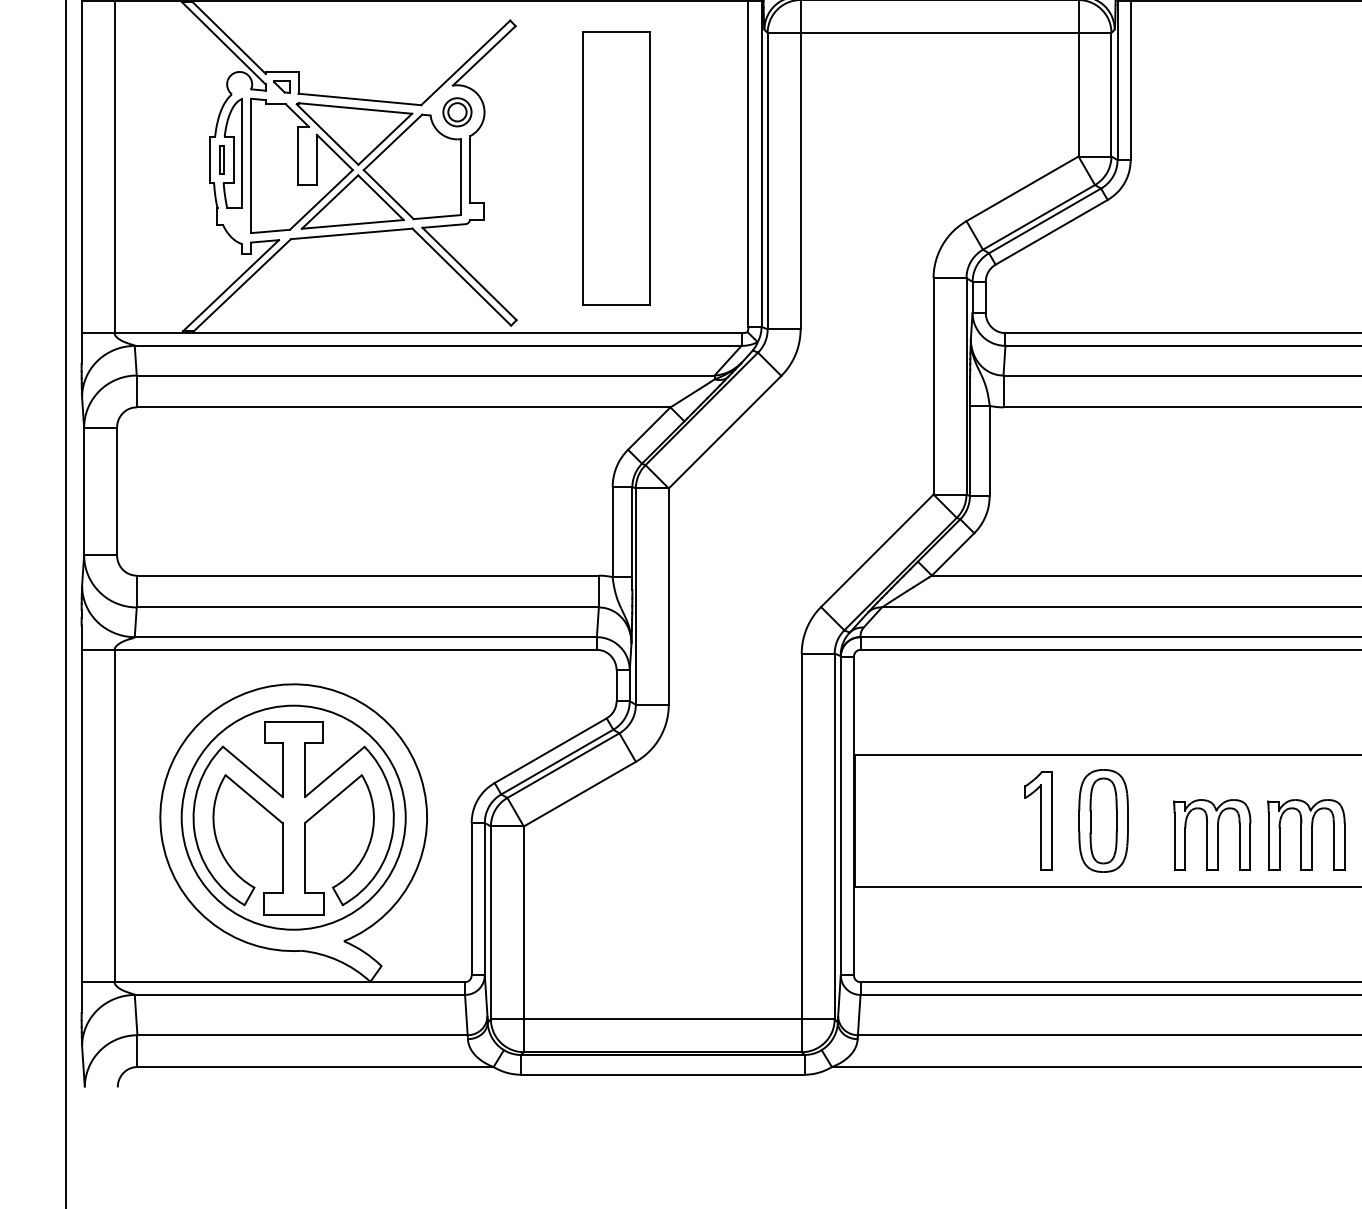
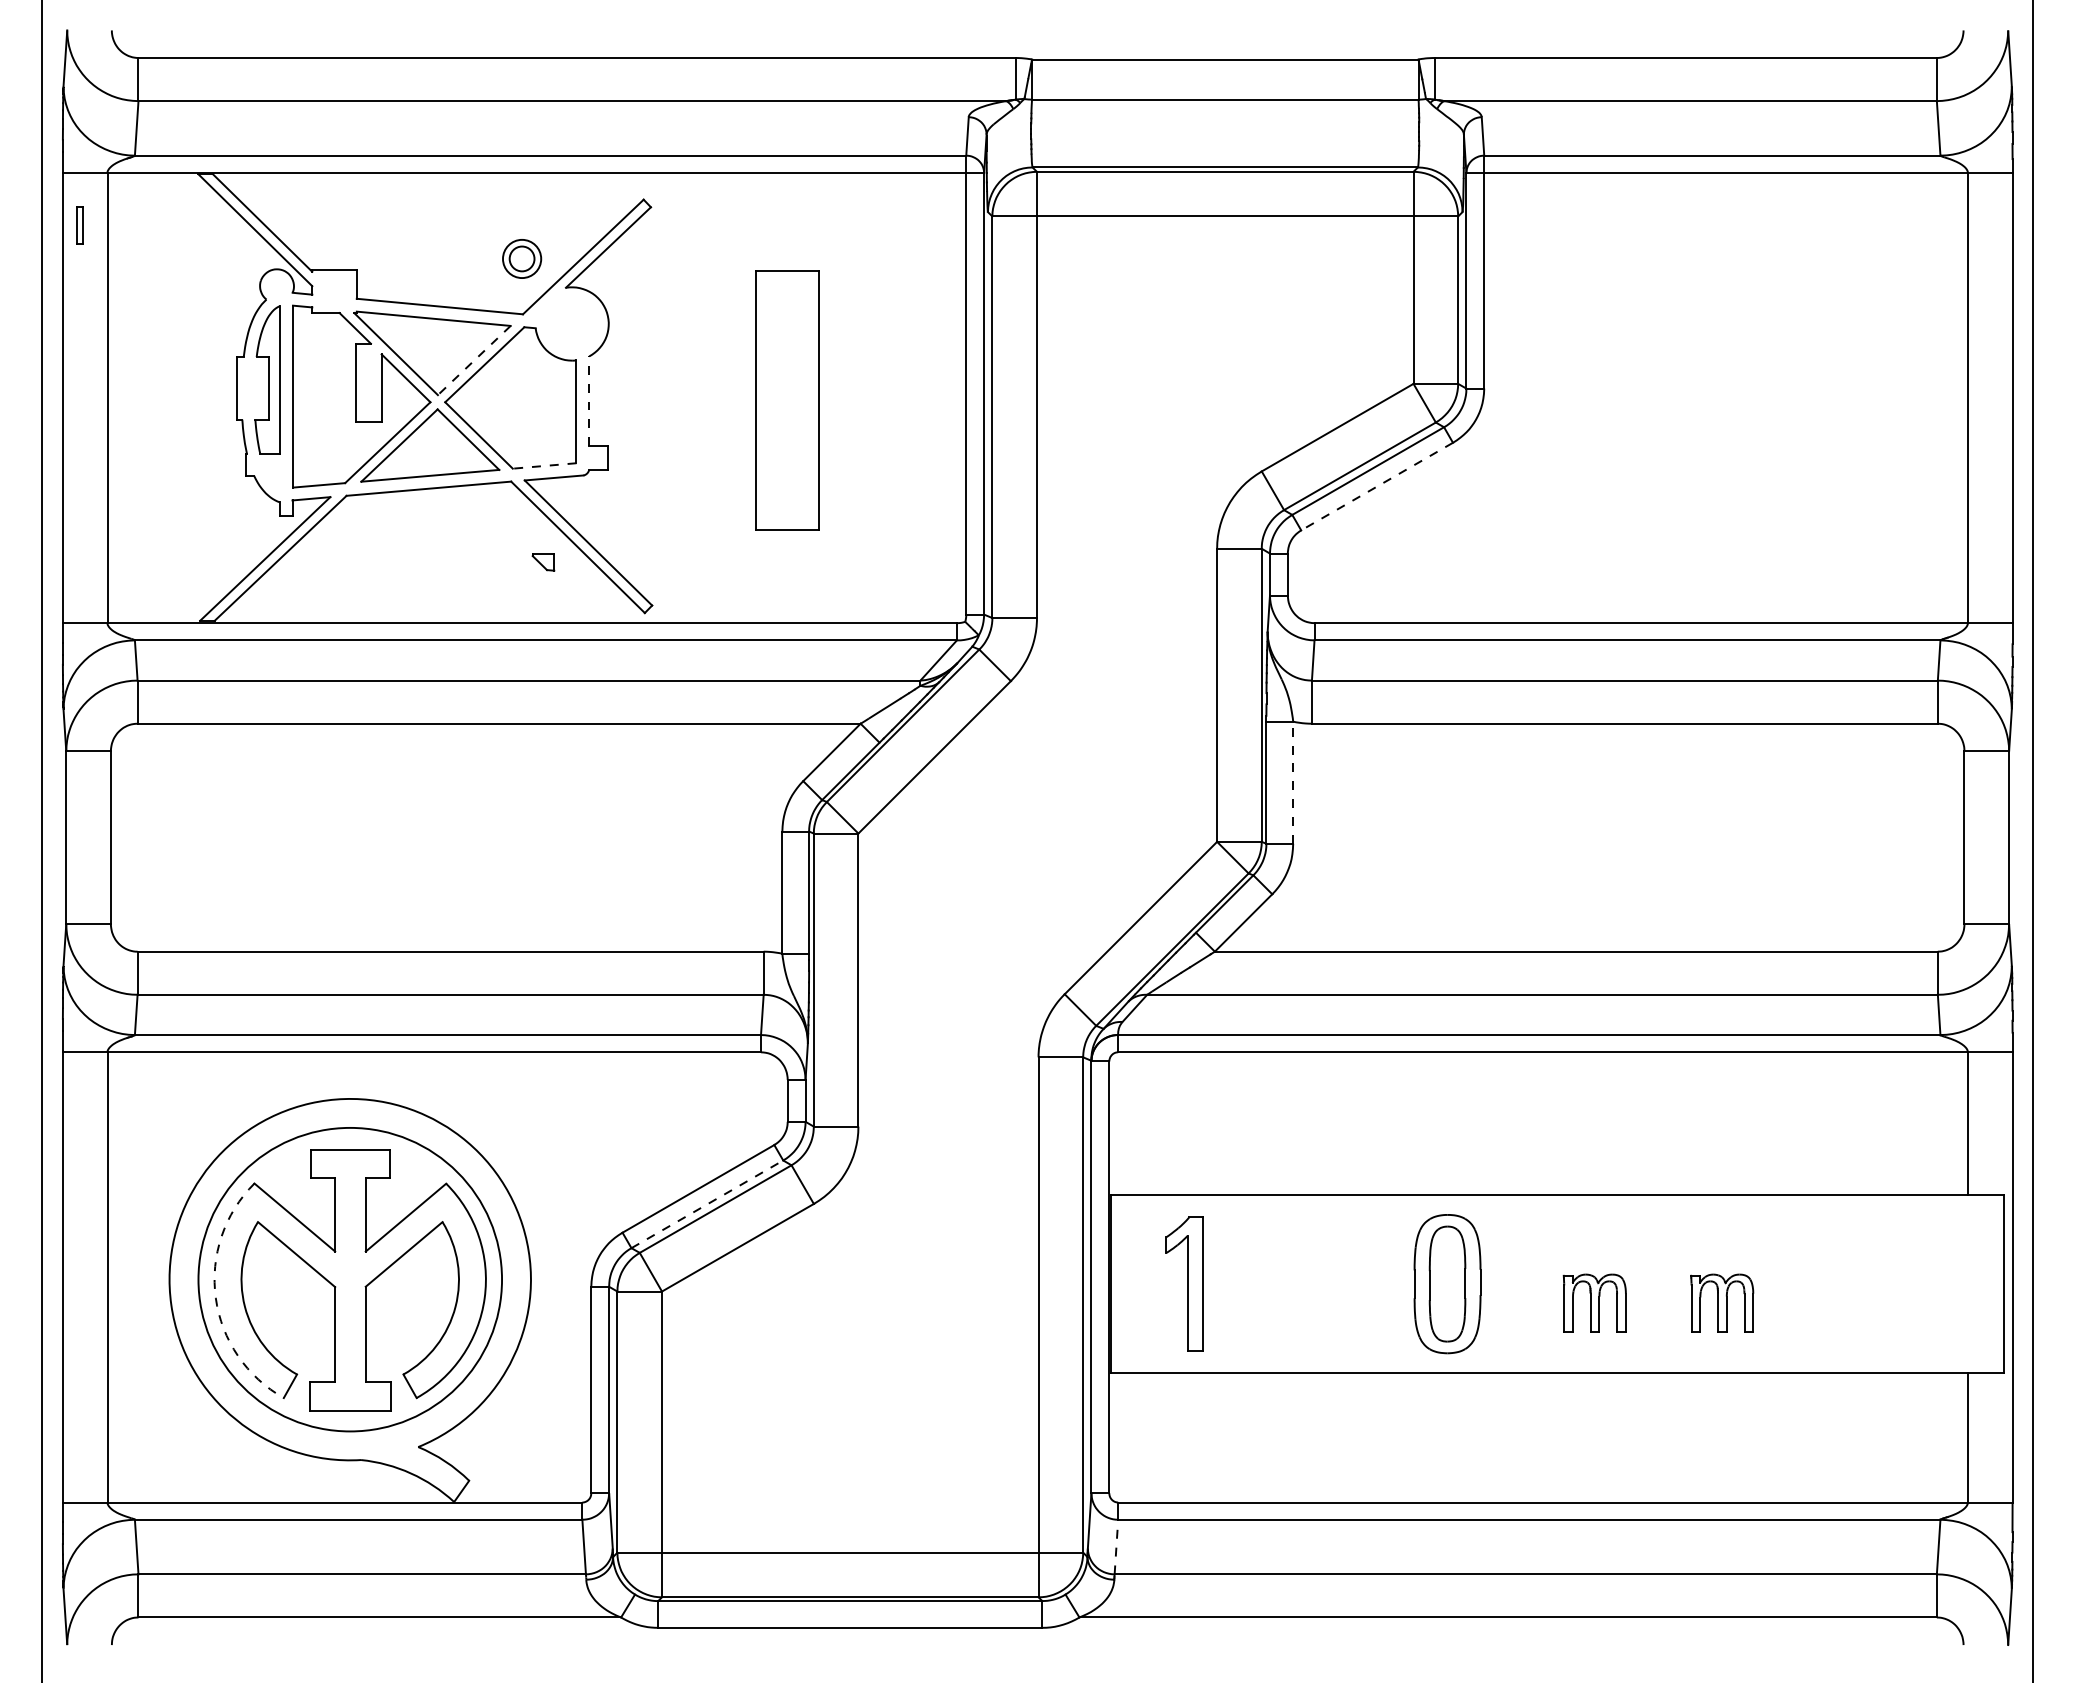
part: (282, 86) -> (543, 562), moved
part: (457, 111) -> (522, 258), moved
line: (384, 139) -> (473, 360), solid -> dashed
part: (221, 159) -> (79, 225), moved
part: (615, 168) -> (786, 400), size x0.7
line: (470, 169) -> (589, 401), solid -> dashed
line: (437, 216) -> (544, 465), solid -> dashed
line: (1051, 232) -> (1377, 486), solid -> dashed
line: (989, 450) -> (1293, 782), solid -> dashed
line: (557, 762) -> (707, 1204), solid -> dashed
part: (1038, 820) -> (1184, 1283), moved
arc: (194, 831) -> (215, 1298), solid -> dashed
part: (1212, 834) -> (1594, 1302), size x0.6
part: (1305, 834) -> (1721, 1302), size x0.6
line: (859, 1014) -> (1116, 1546), solid -> dashed

